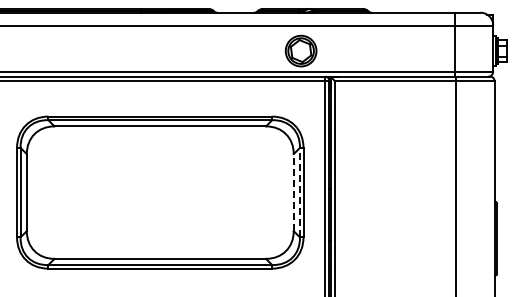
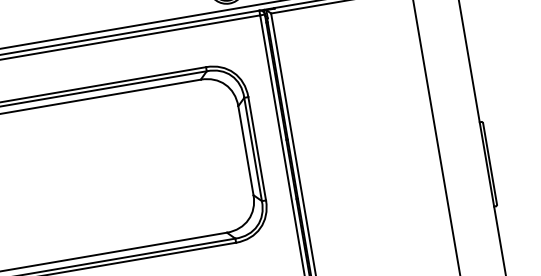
line: (293, 192) -> (245, 150), dashed -> solid
line: (299, 192) -> (252, 149), dashed -> solid

